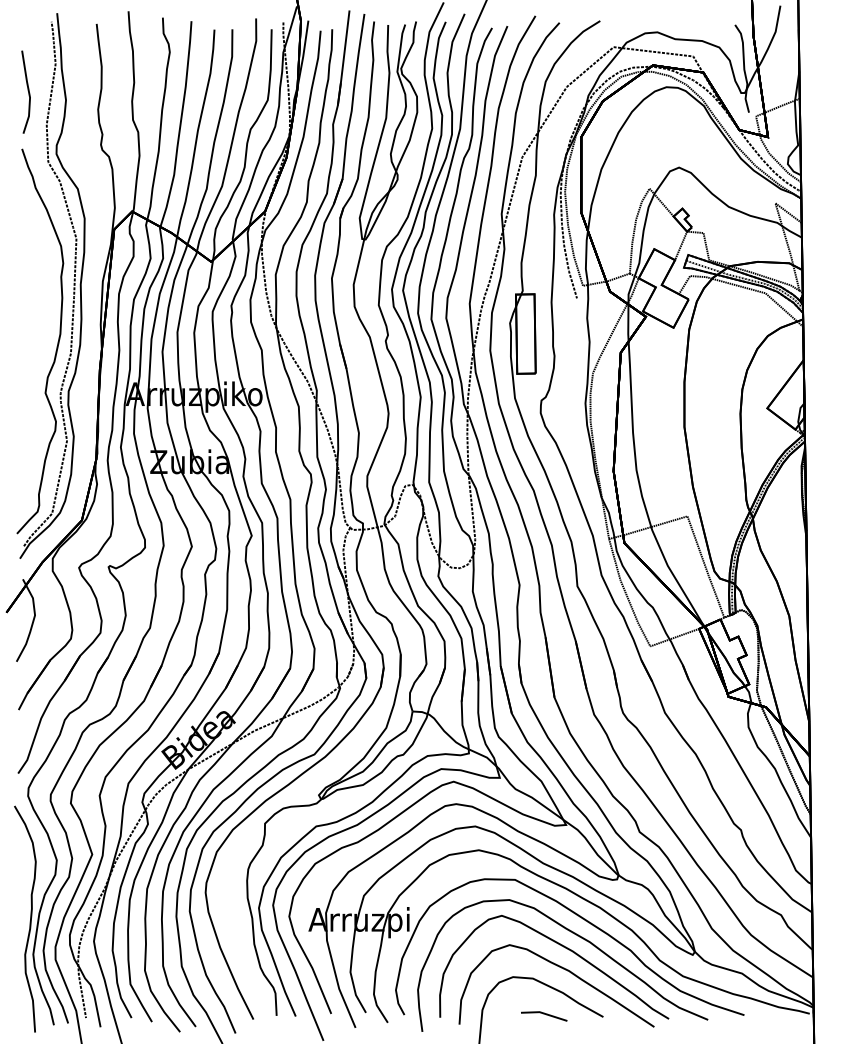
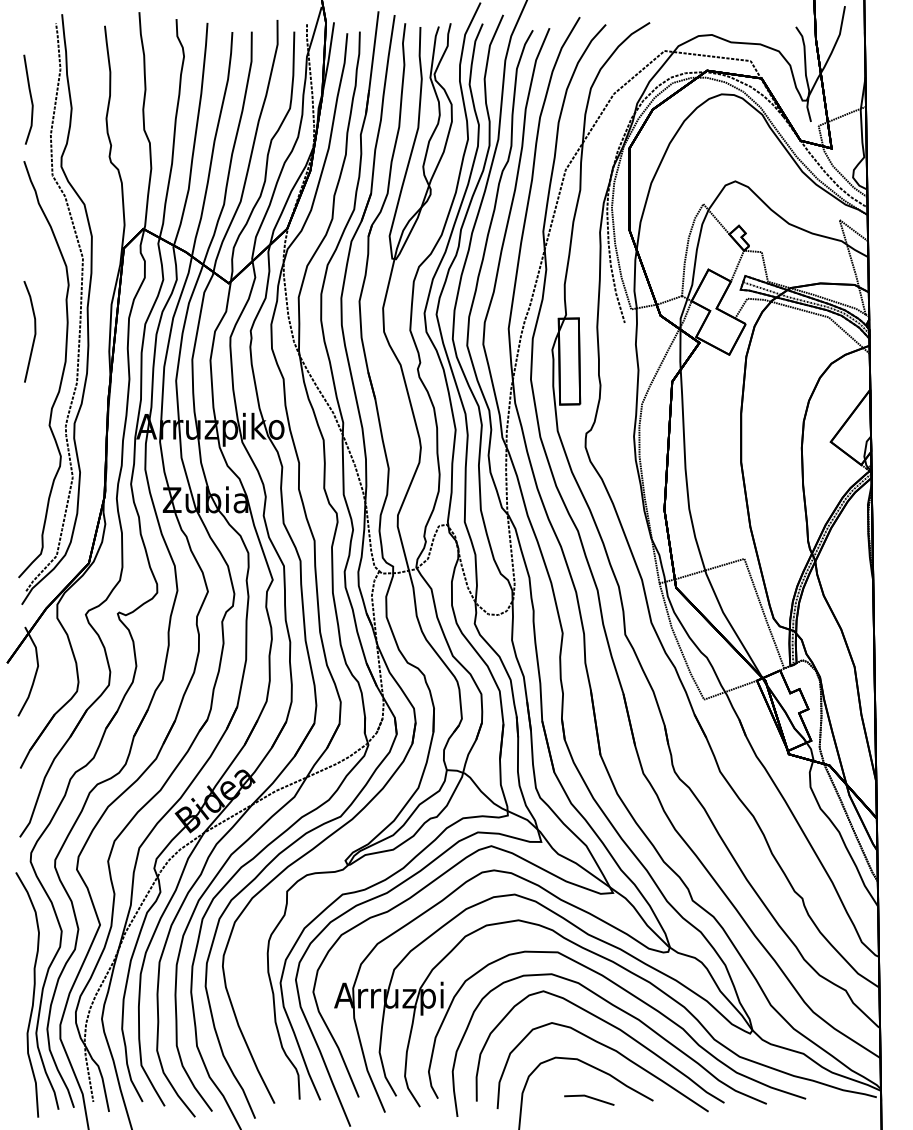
part: (27, 306) -> (29, 331), added

